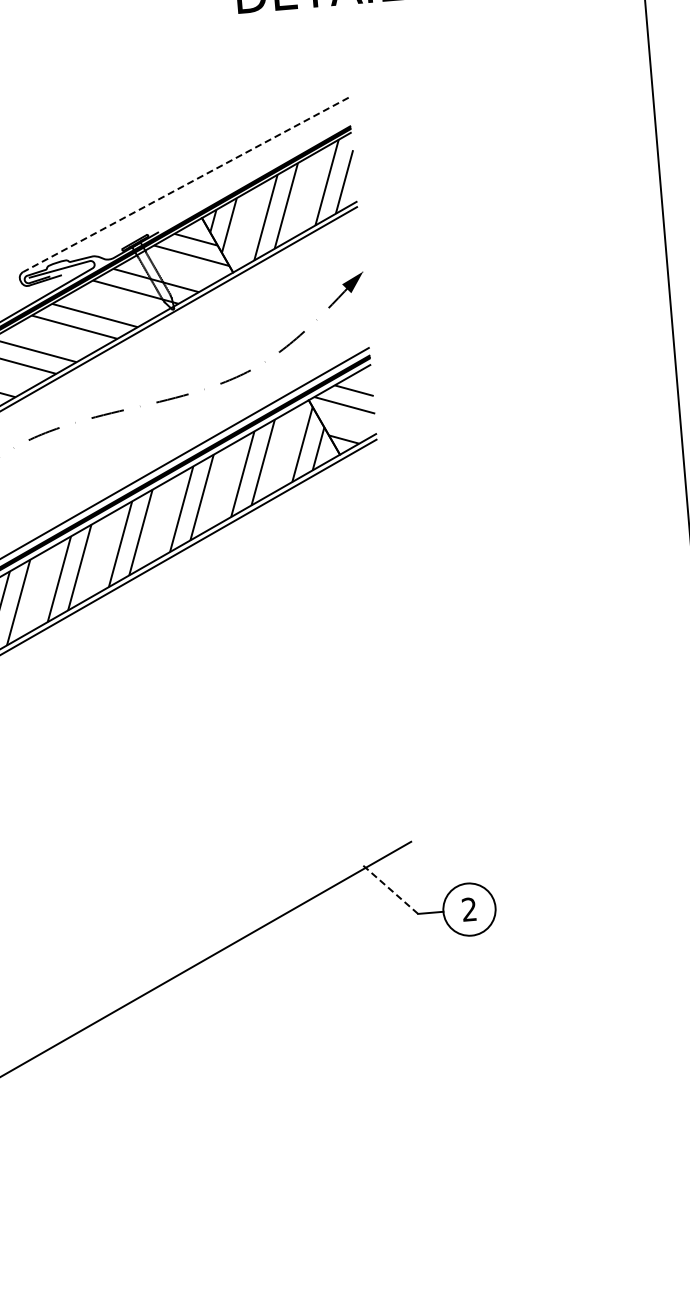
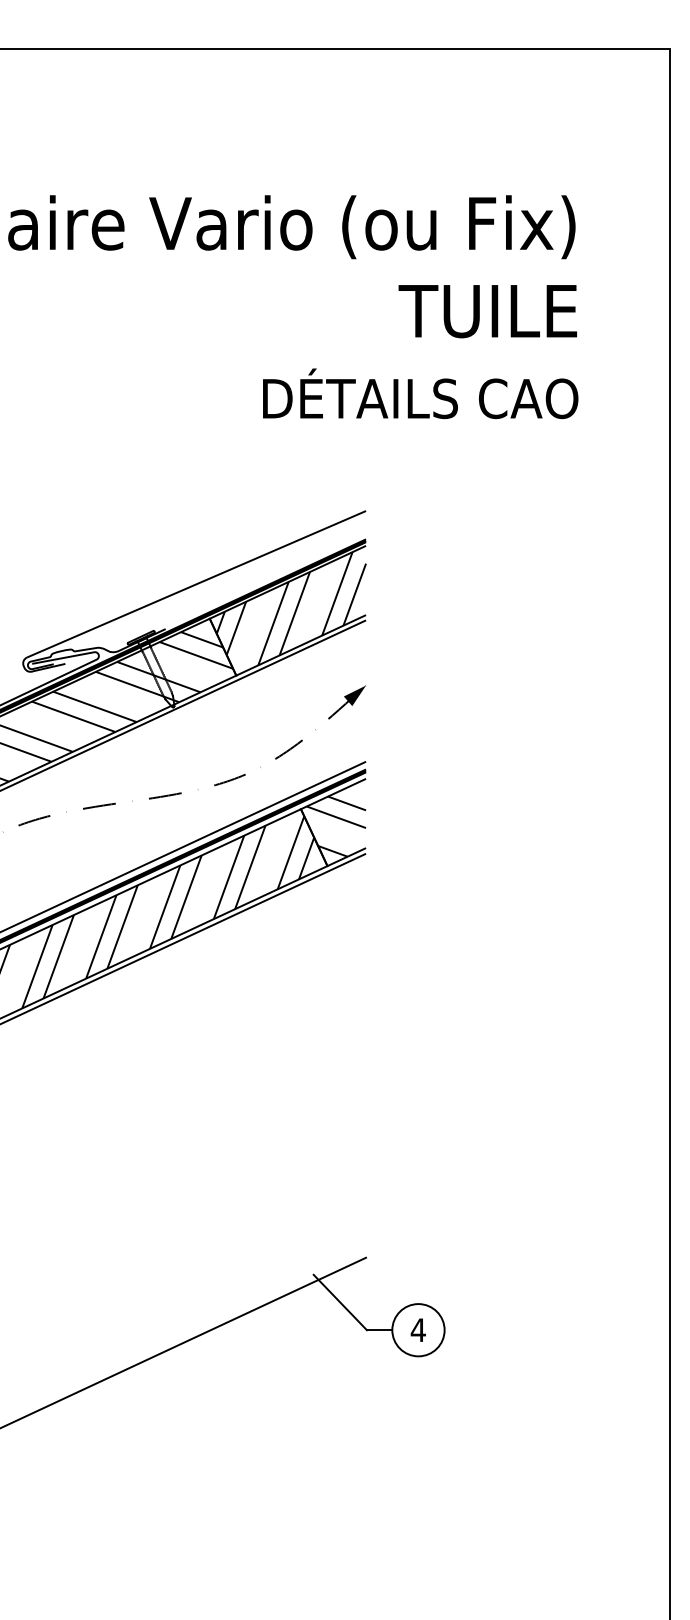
line: (185, 185) -> (196, 584), dashed -> solid
line: (388, 888) -> (339, 1302), dashed -> solid
text: (468, 908) -> (417, 1329), 2 -> 4

